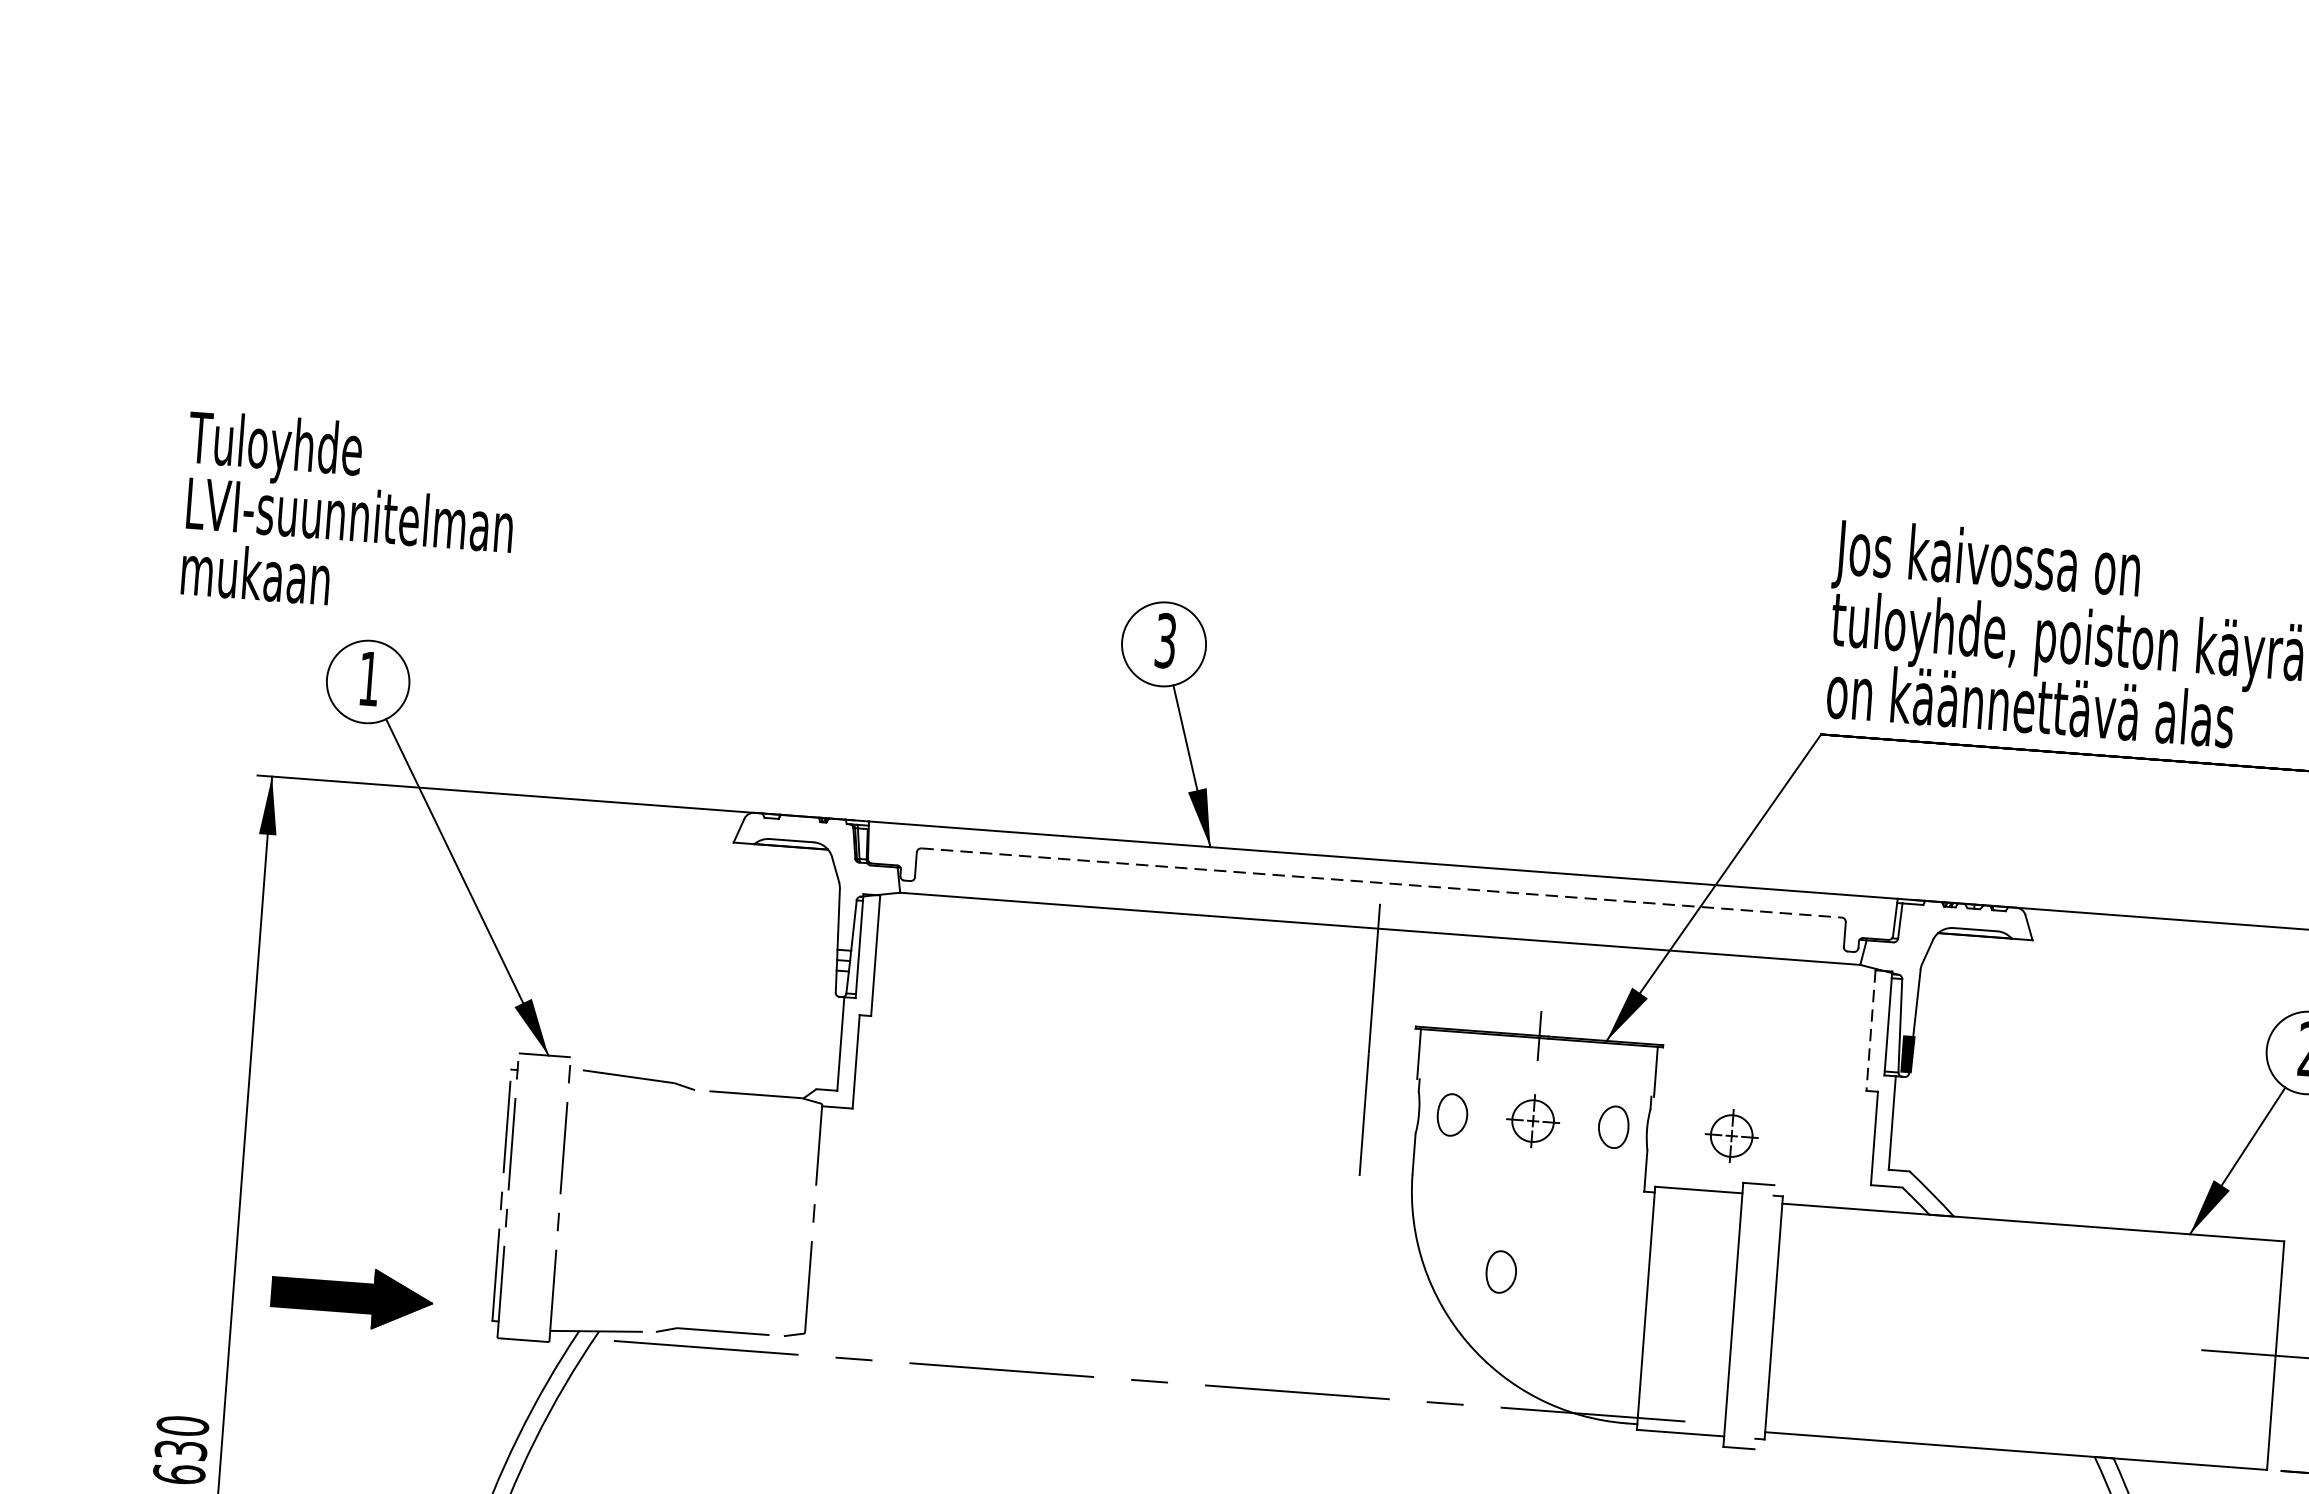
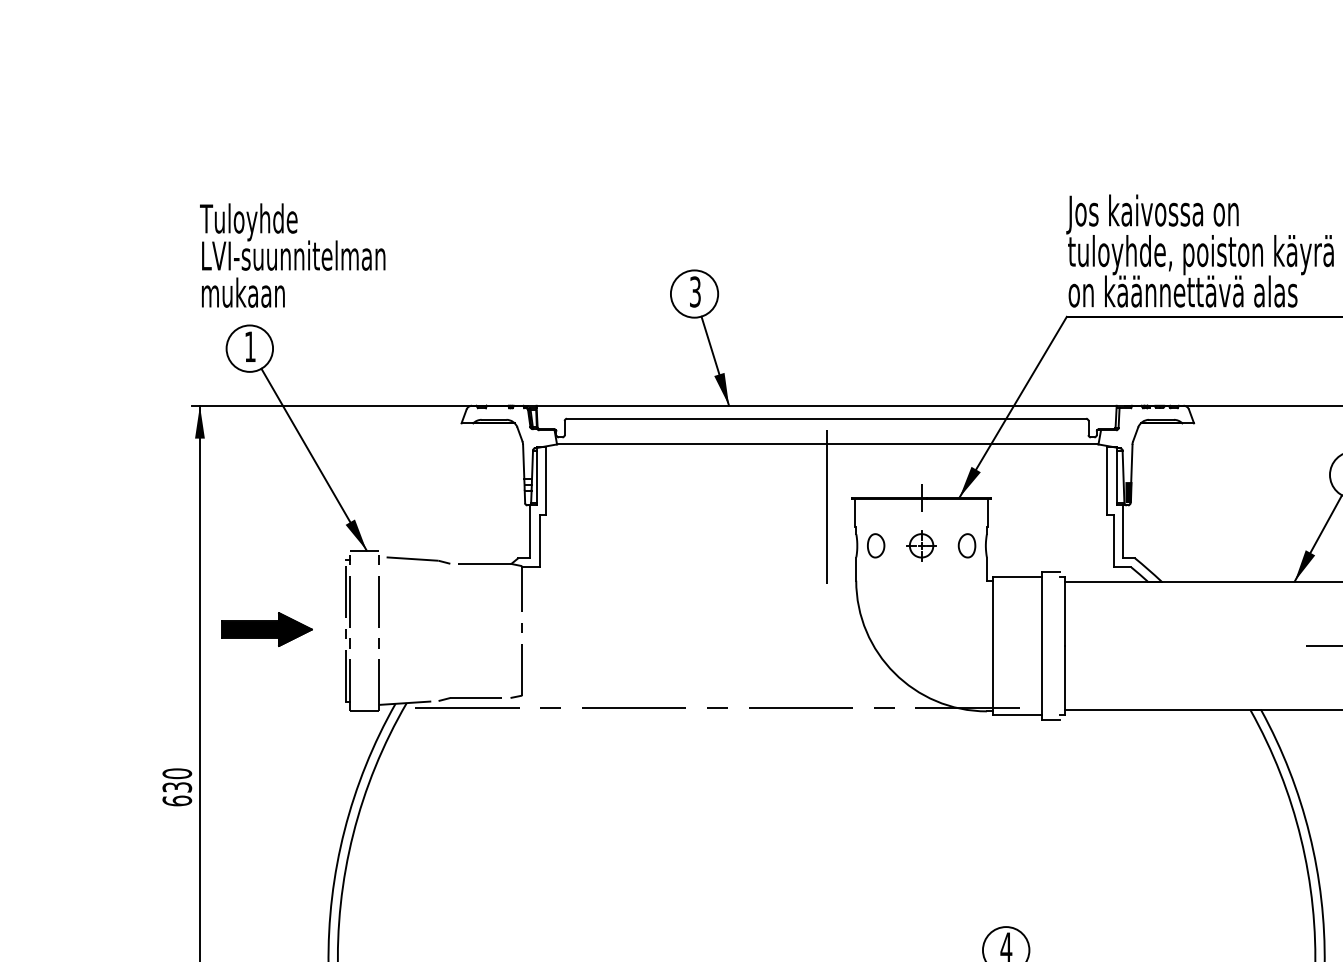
text: (348, 514) -> (292, 255), moved
line: (1381, 882) -> (826, 418), dashed -> solid
line: (1871, 1031) -> (1107, 481), dashed -> solid
part: (1731, 1135) -> (1033, 545), removed
part: (1502, 1271) -> (910, 631), removed
part: (351, 1297) -> (266, 629), moved

